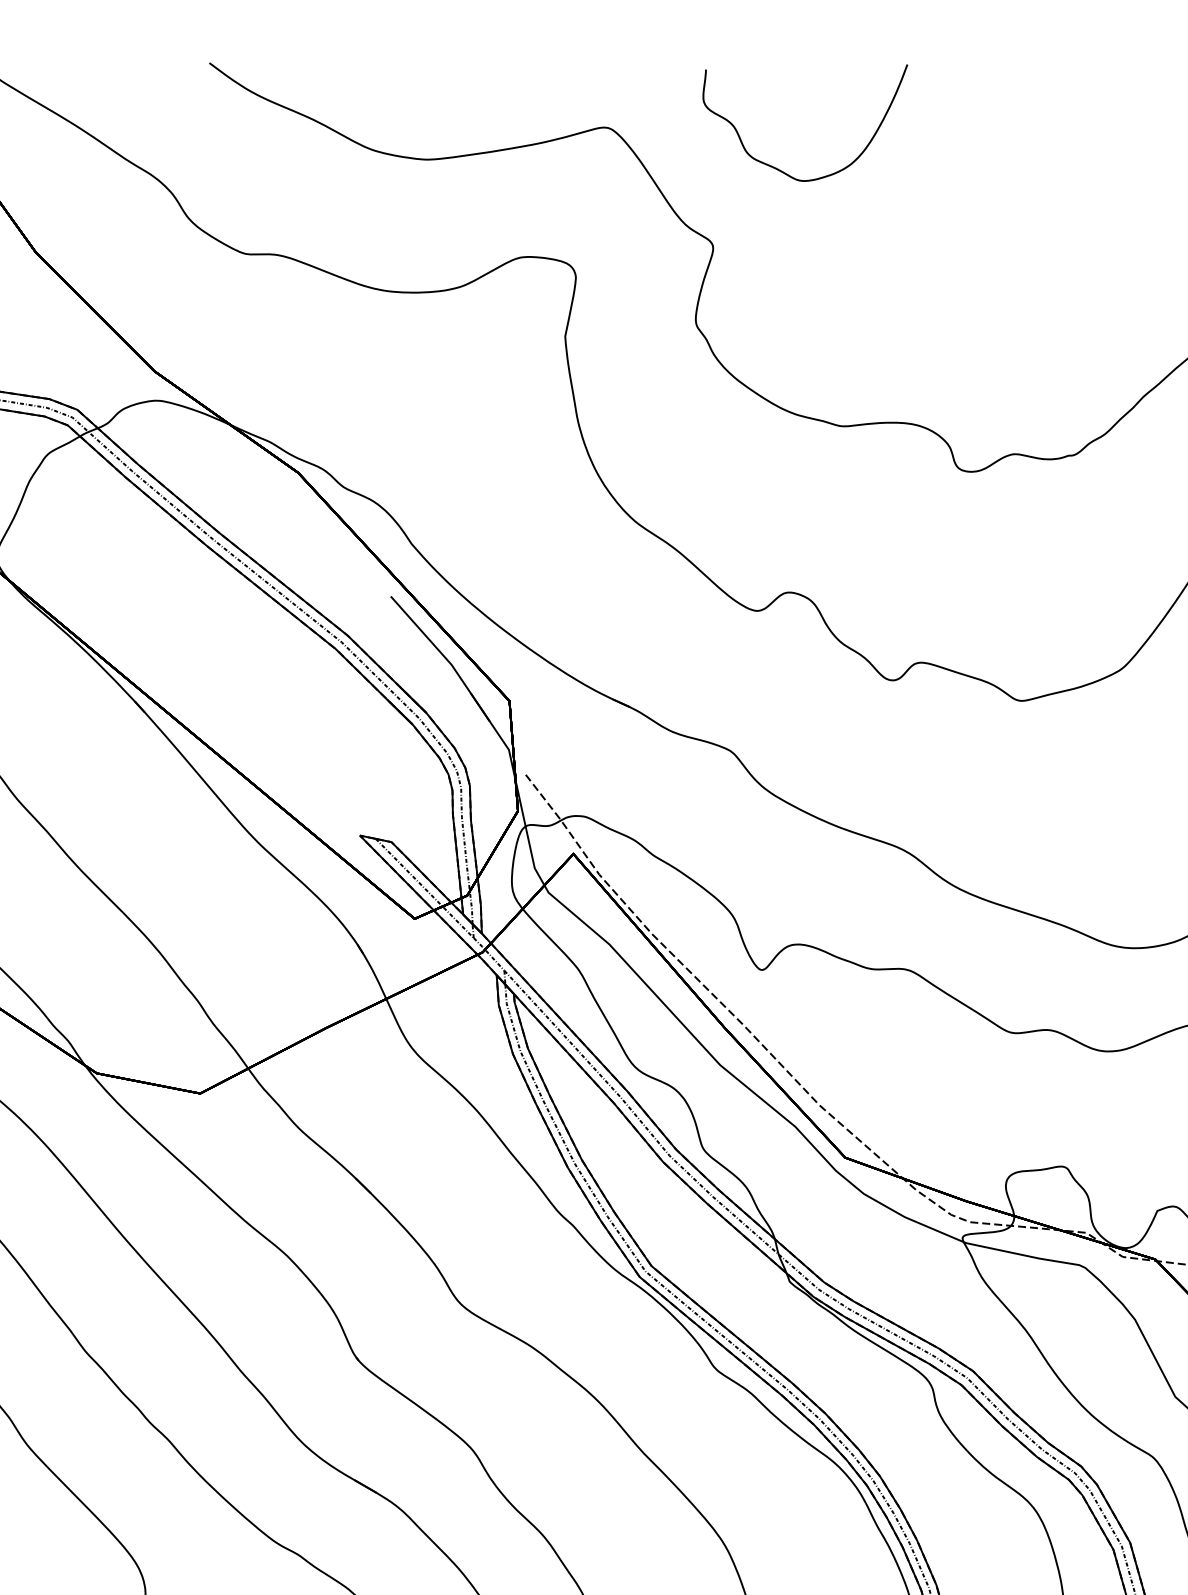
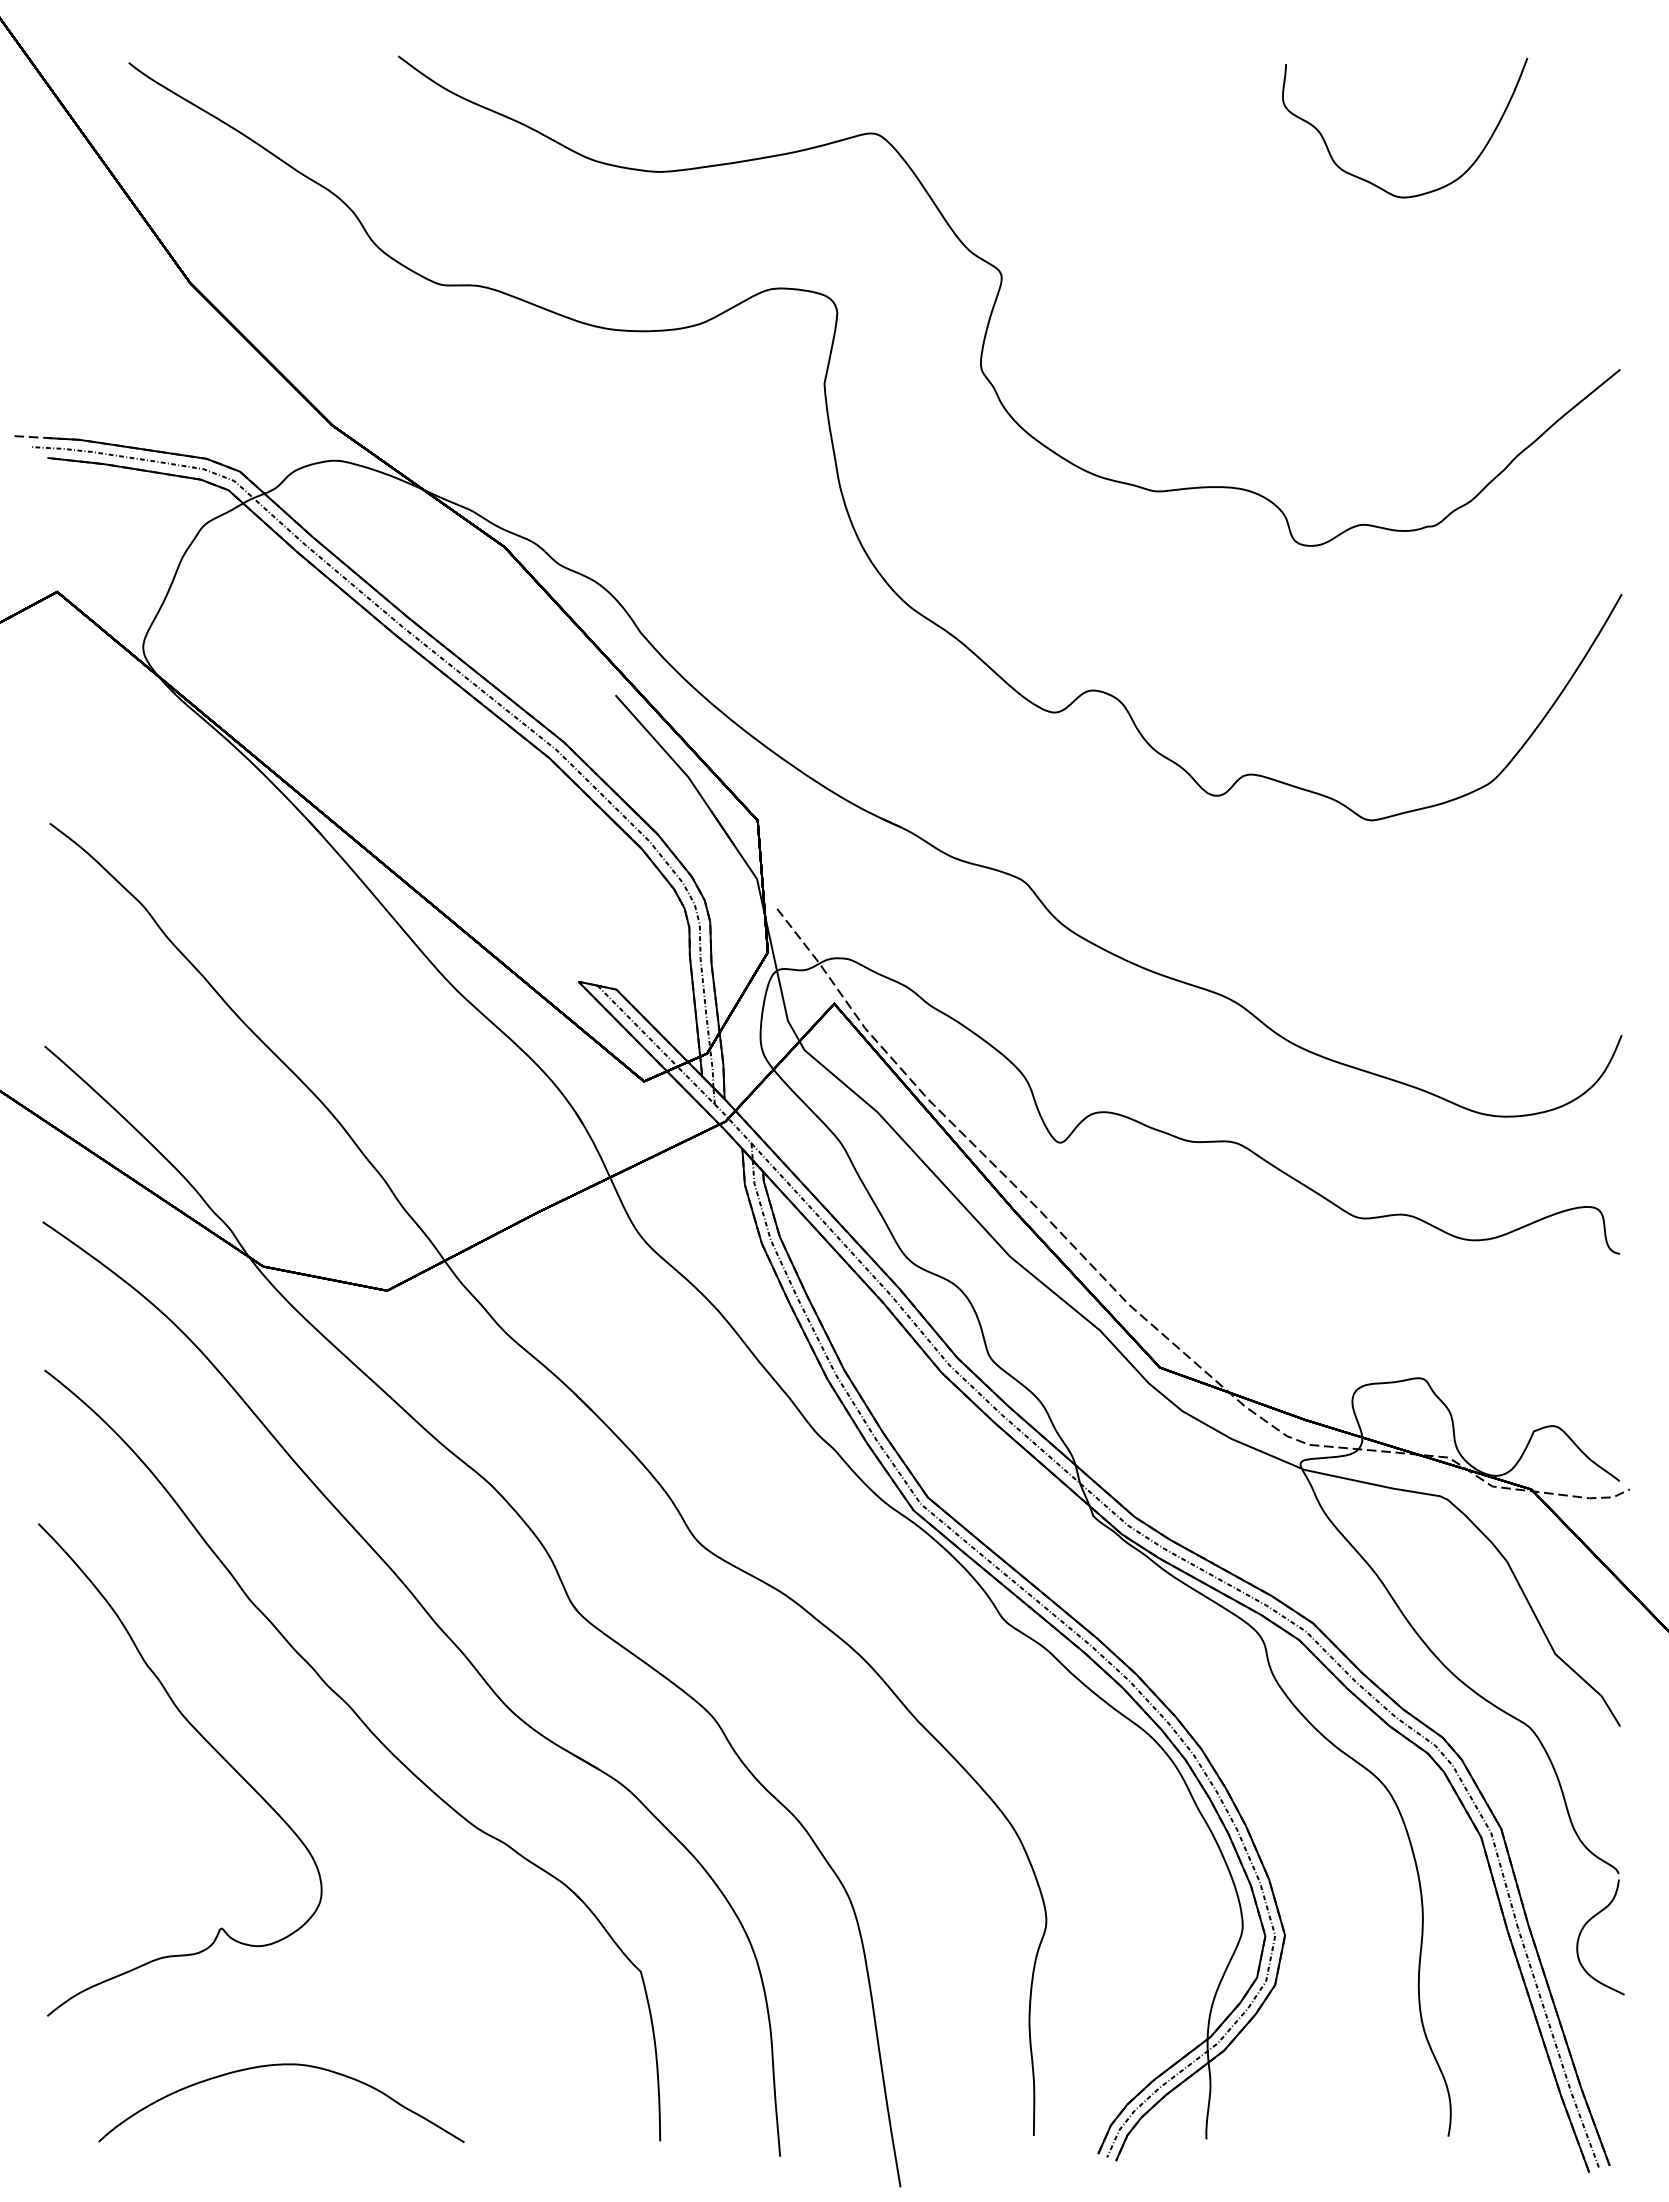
curve: (778, 168) -> (1372, 182), moved

